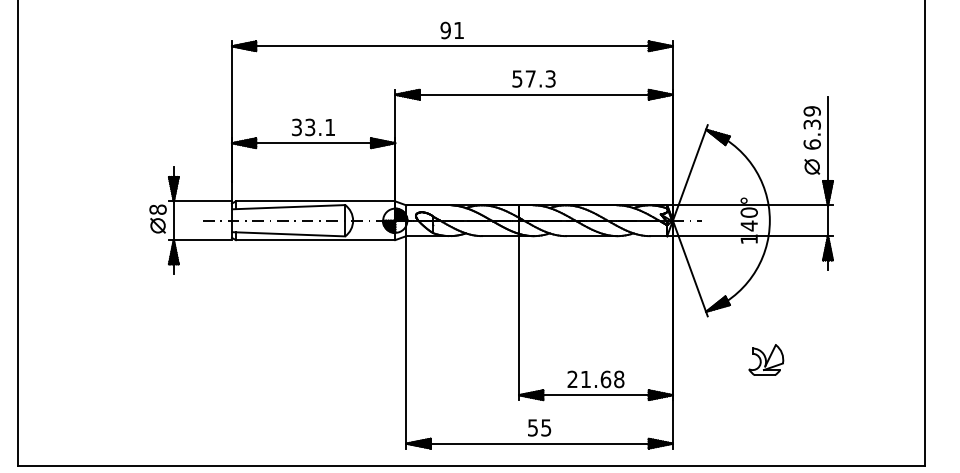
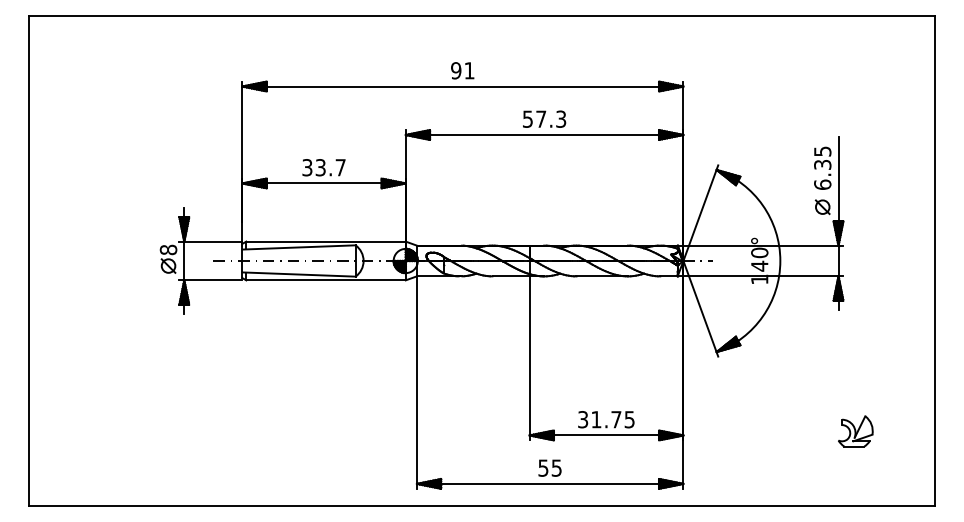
text: (812, 111) -> (822, 151), 6.39 -> 6.35
text: (330, 127) -> (340, 167), 33.1 -> 33.7
part: (766, 360) -> (855, 431), moved
text: (596, 379) -> (606, 419), 21.68 -> 31.75

